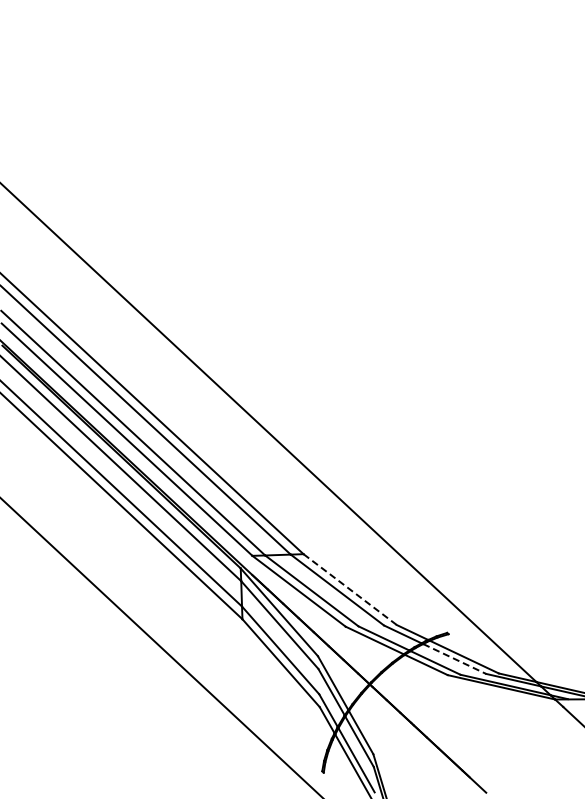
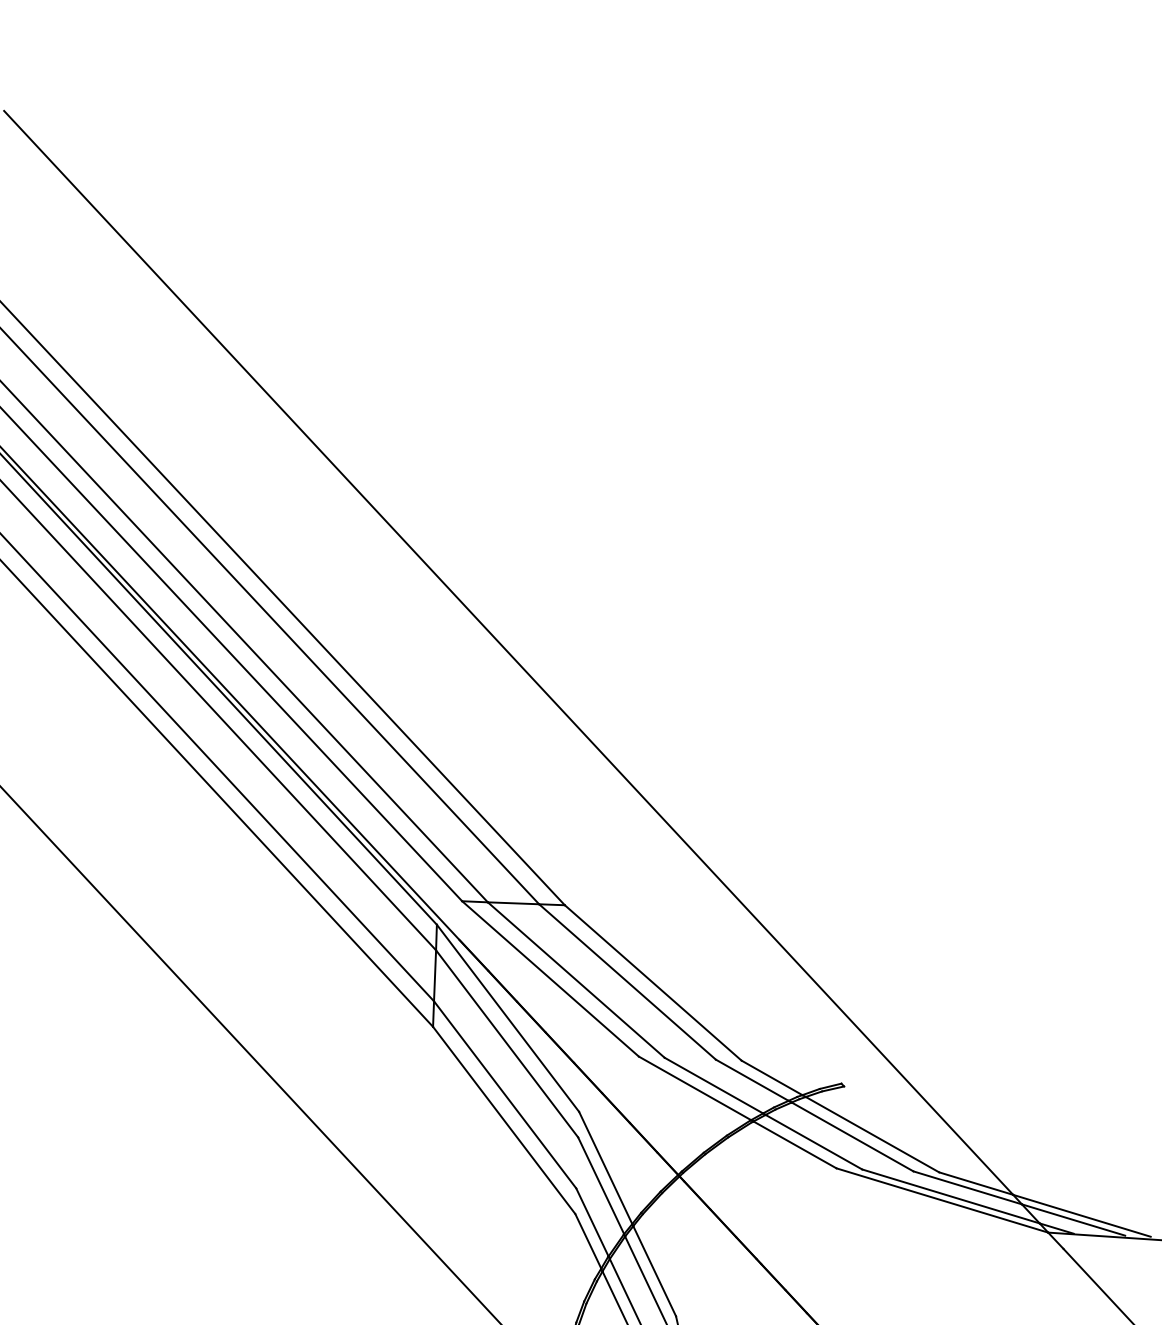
line: (350, 589) -> (653, 982), dashed -> solid
line: (454, 658) -> (852, 1135), dashed -> solid

